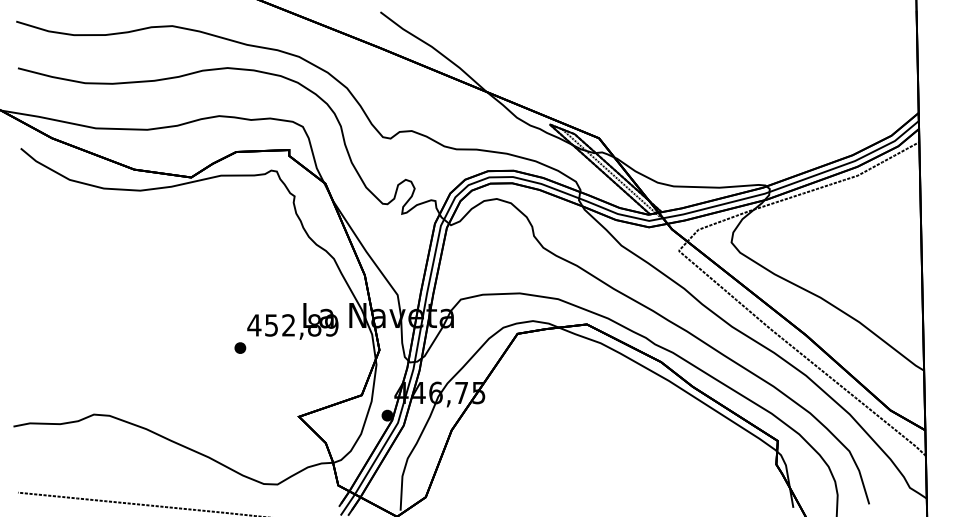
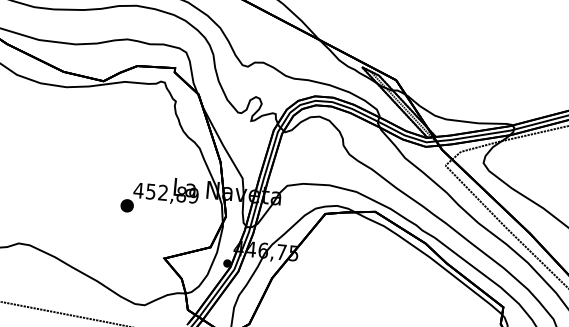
part: (240, 347) -> (127, 205), size x1.6

